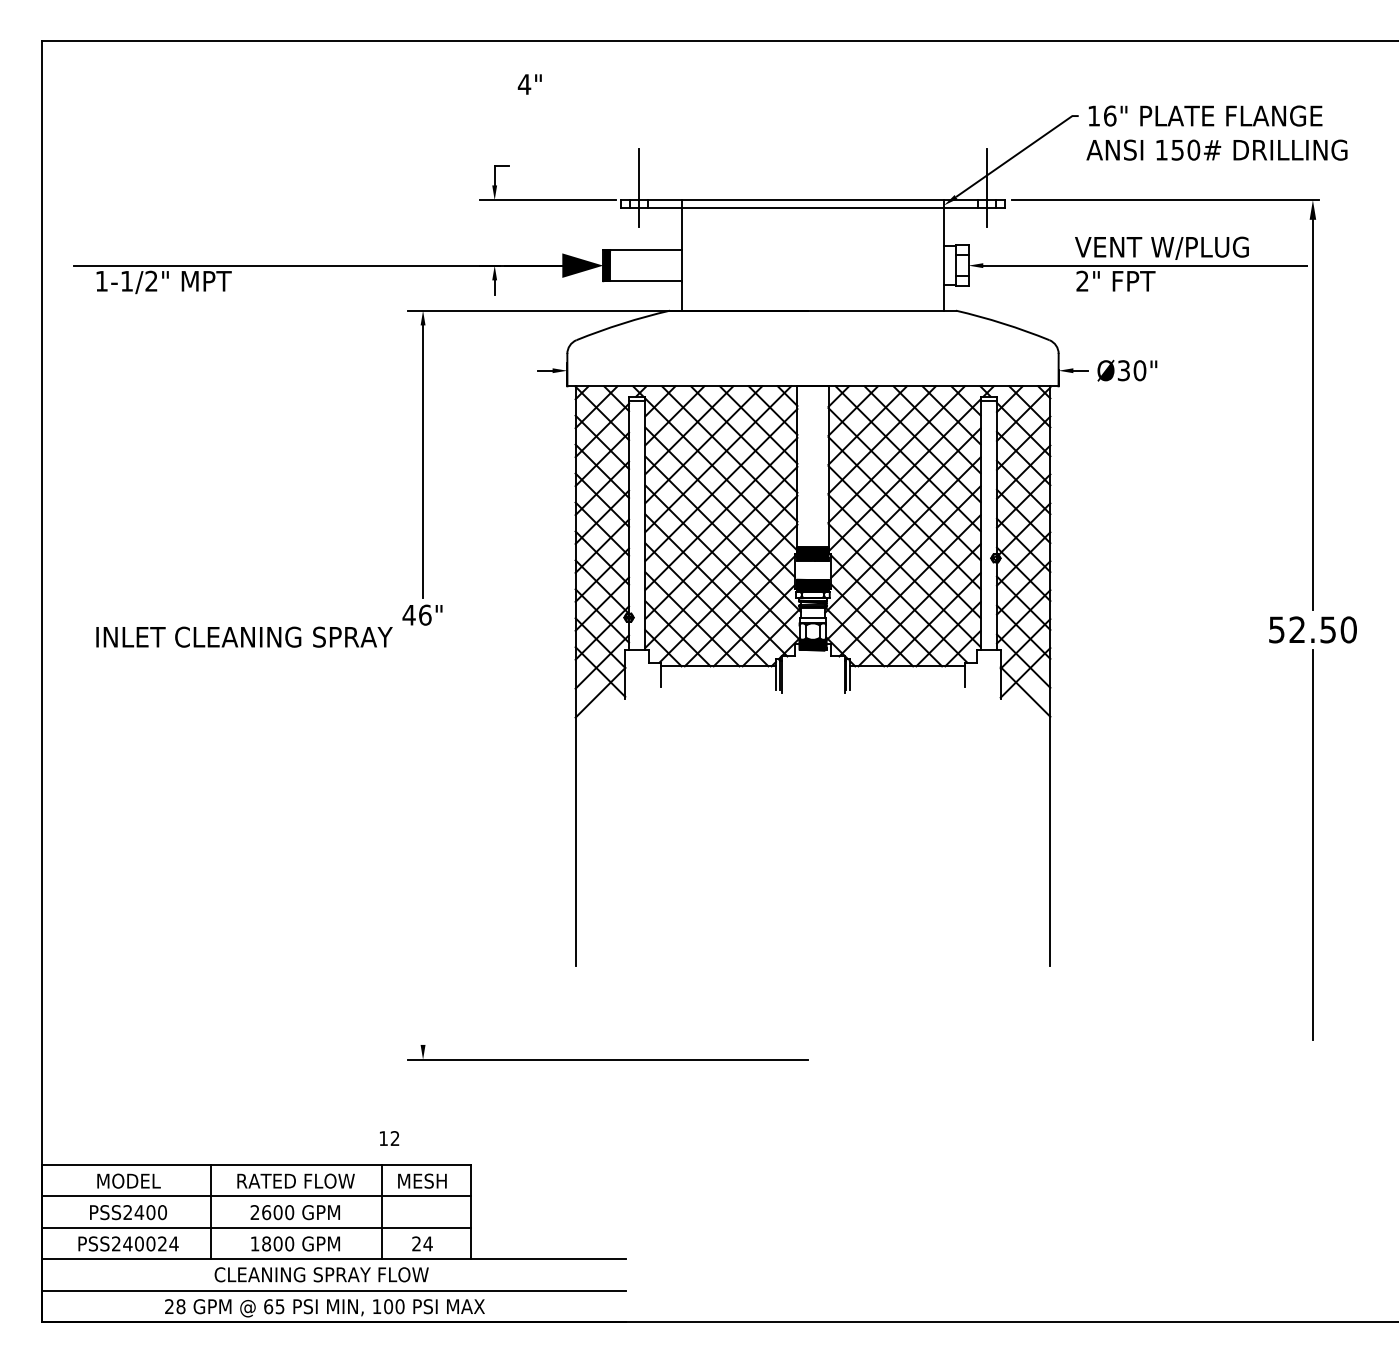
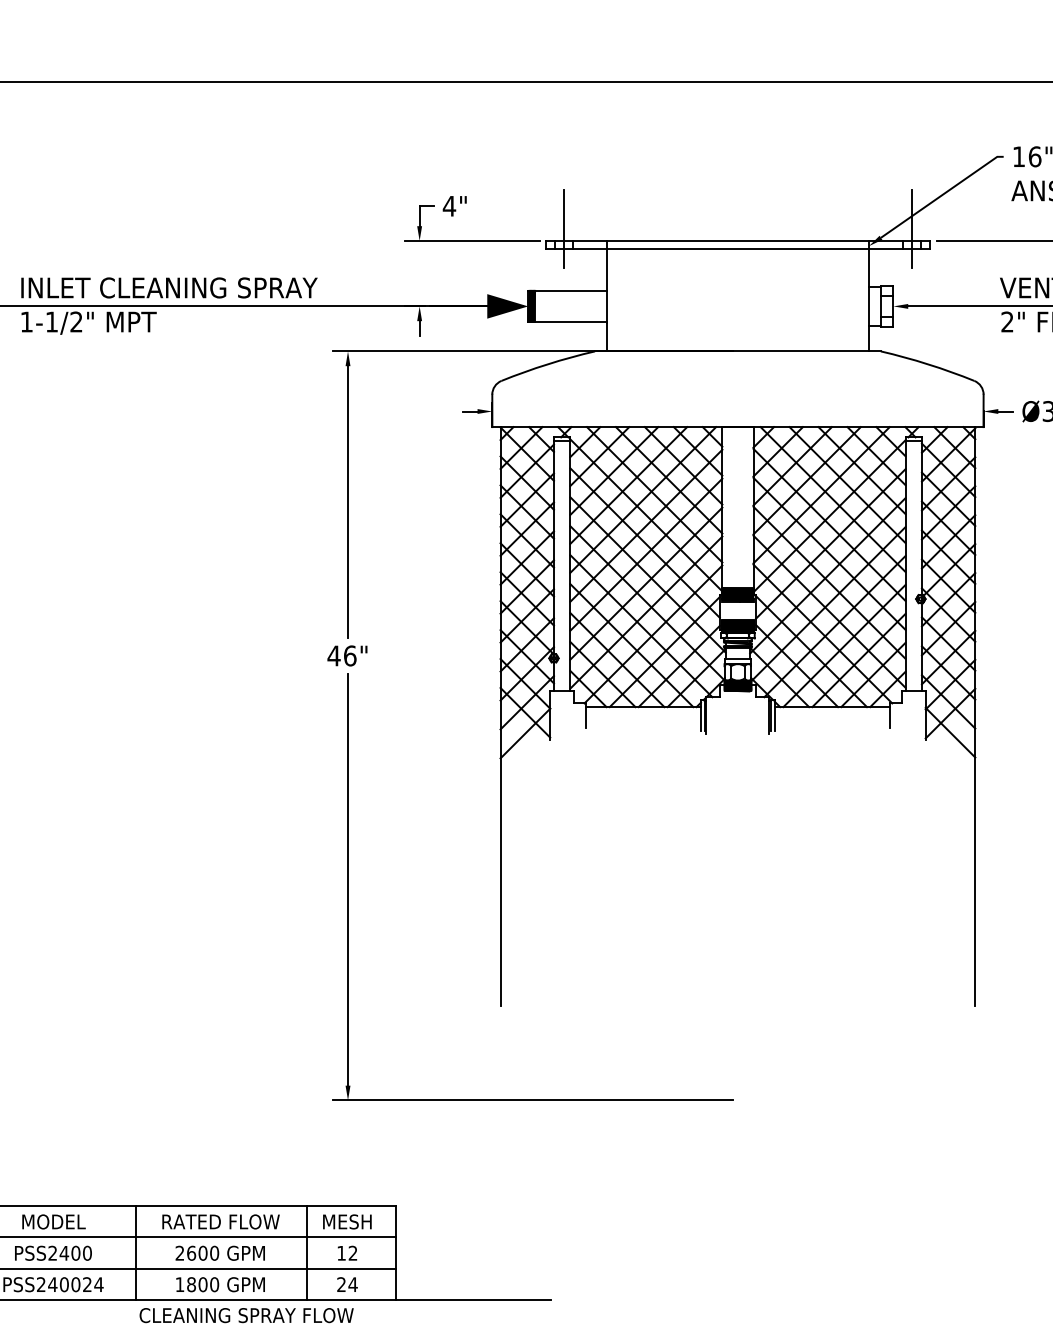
text: (529, 84) -> (454, 206), moved
text: (244, 636) -> (169, 287), moved
line: (423, 838) -> (348, 879), added
text: (389, 1138) -> (347, 1253), moved

